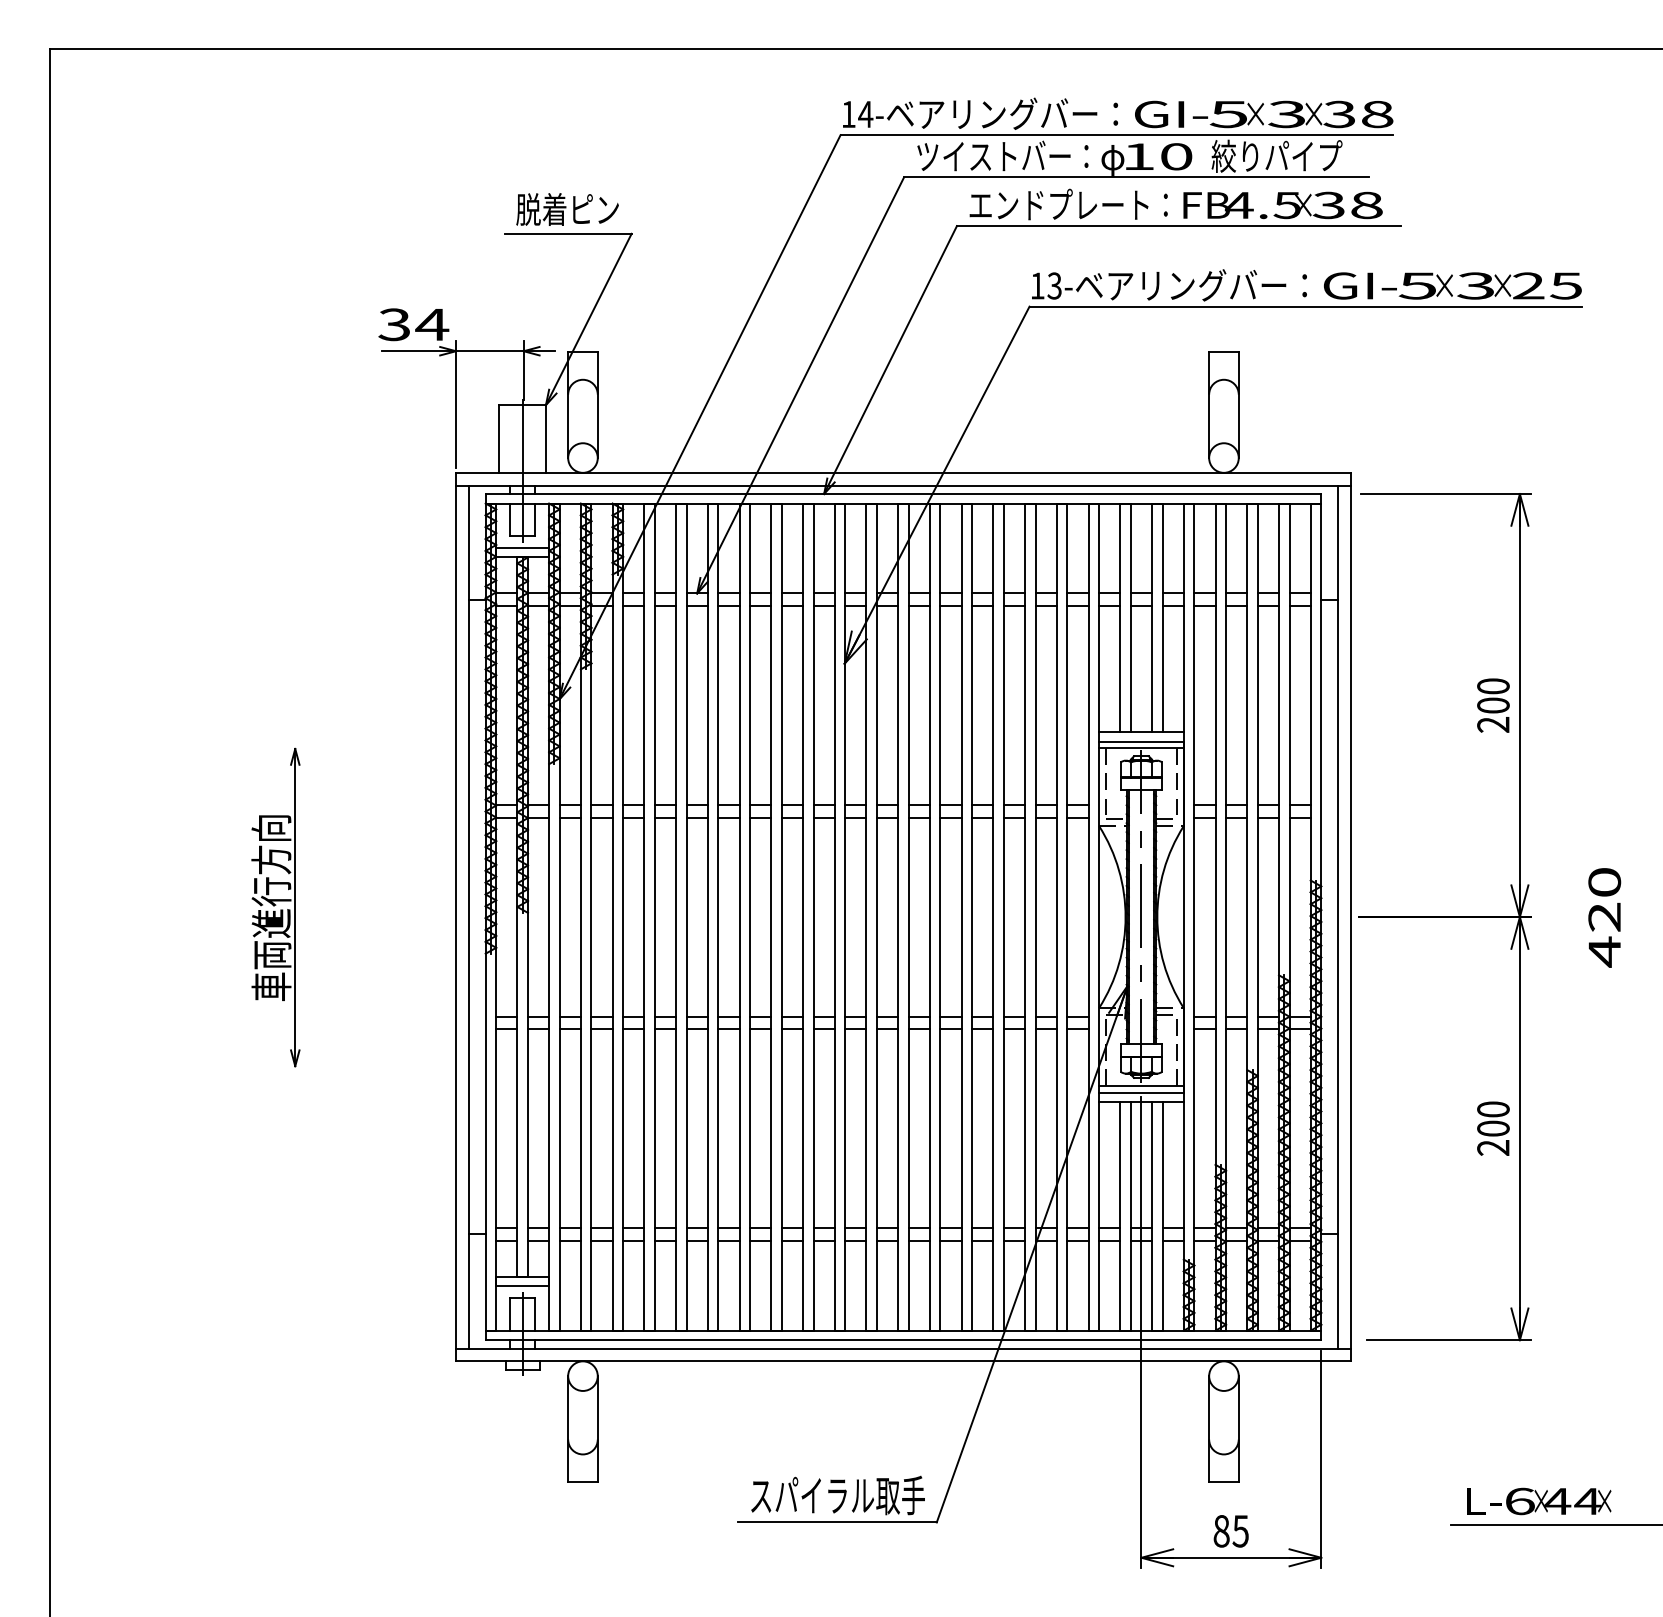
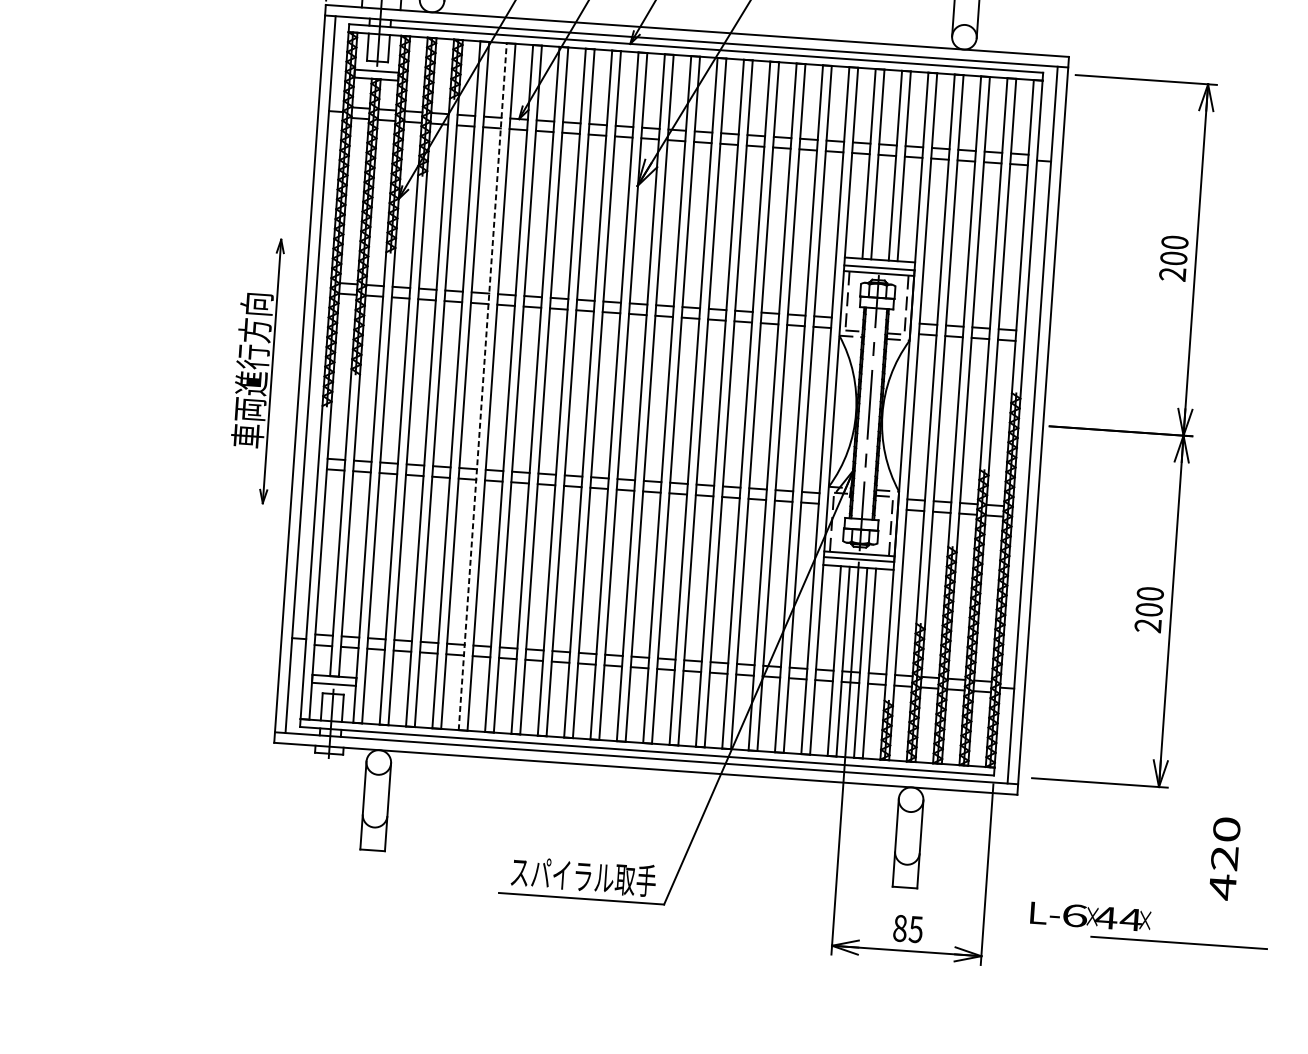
part: (275, 907) -> (255, 370), moved
line: (676, 917) -> (483, 387), solid -> dashed
text: (1604, 917) -> (1224, 858), moved
text: (1539, 1501) -> (1091, 916), moved

